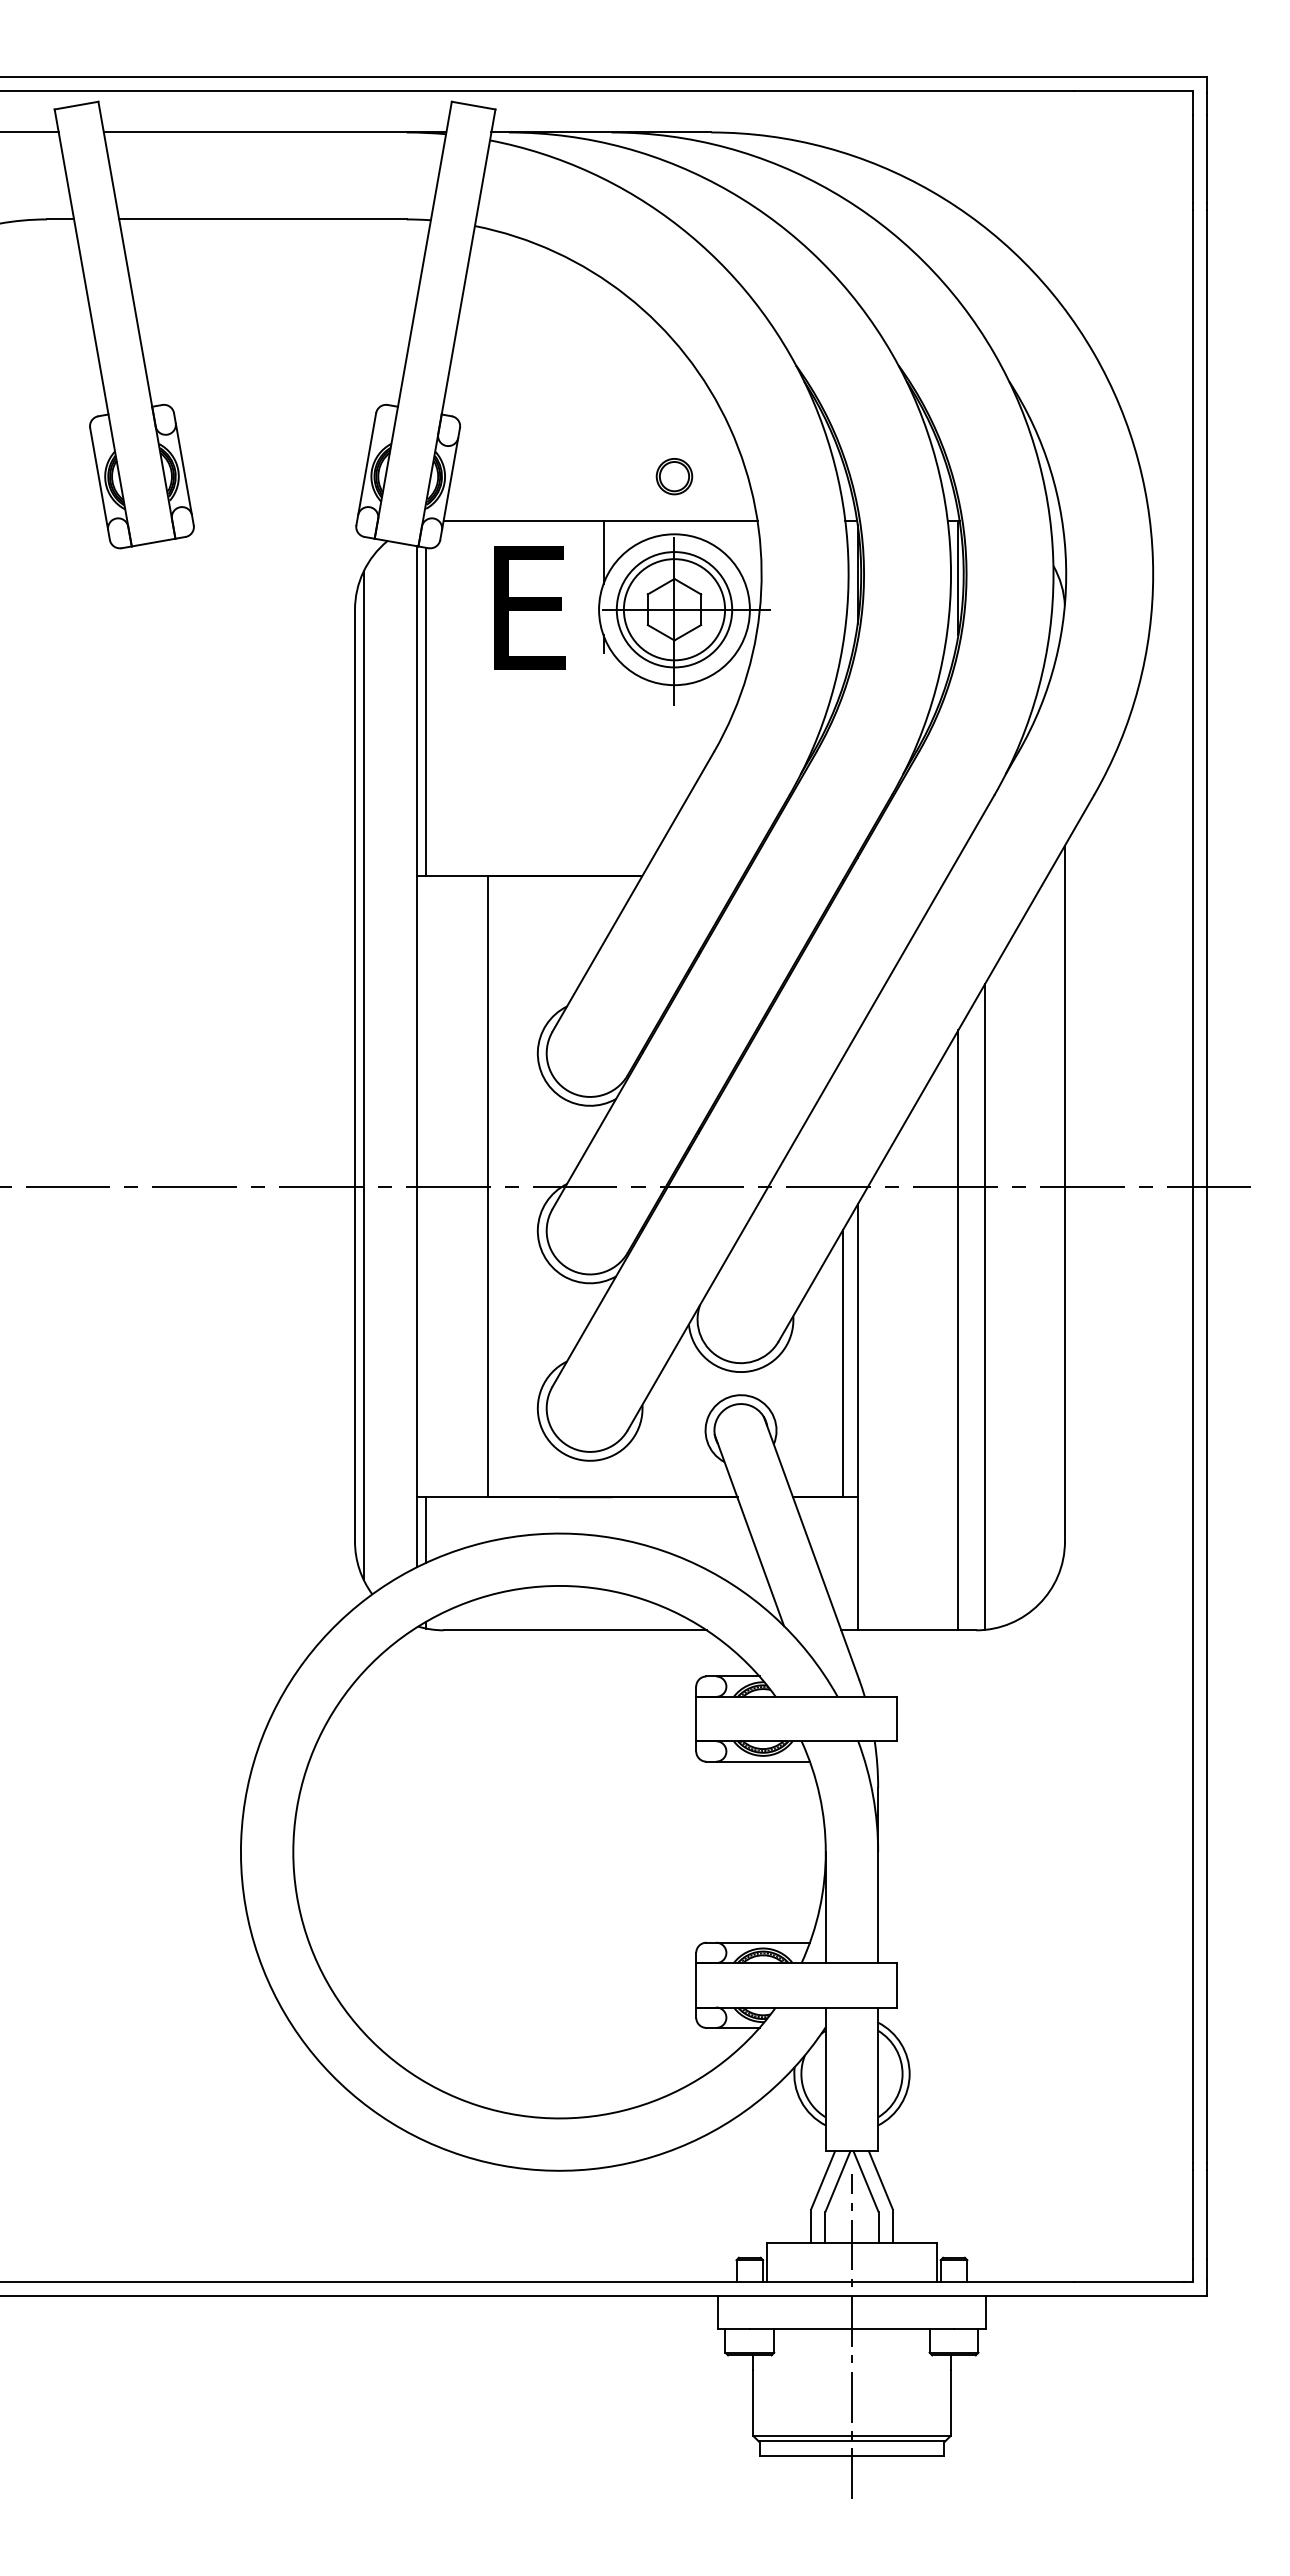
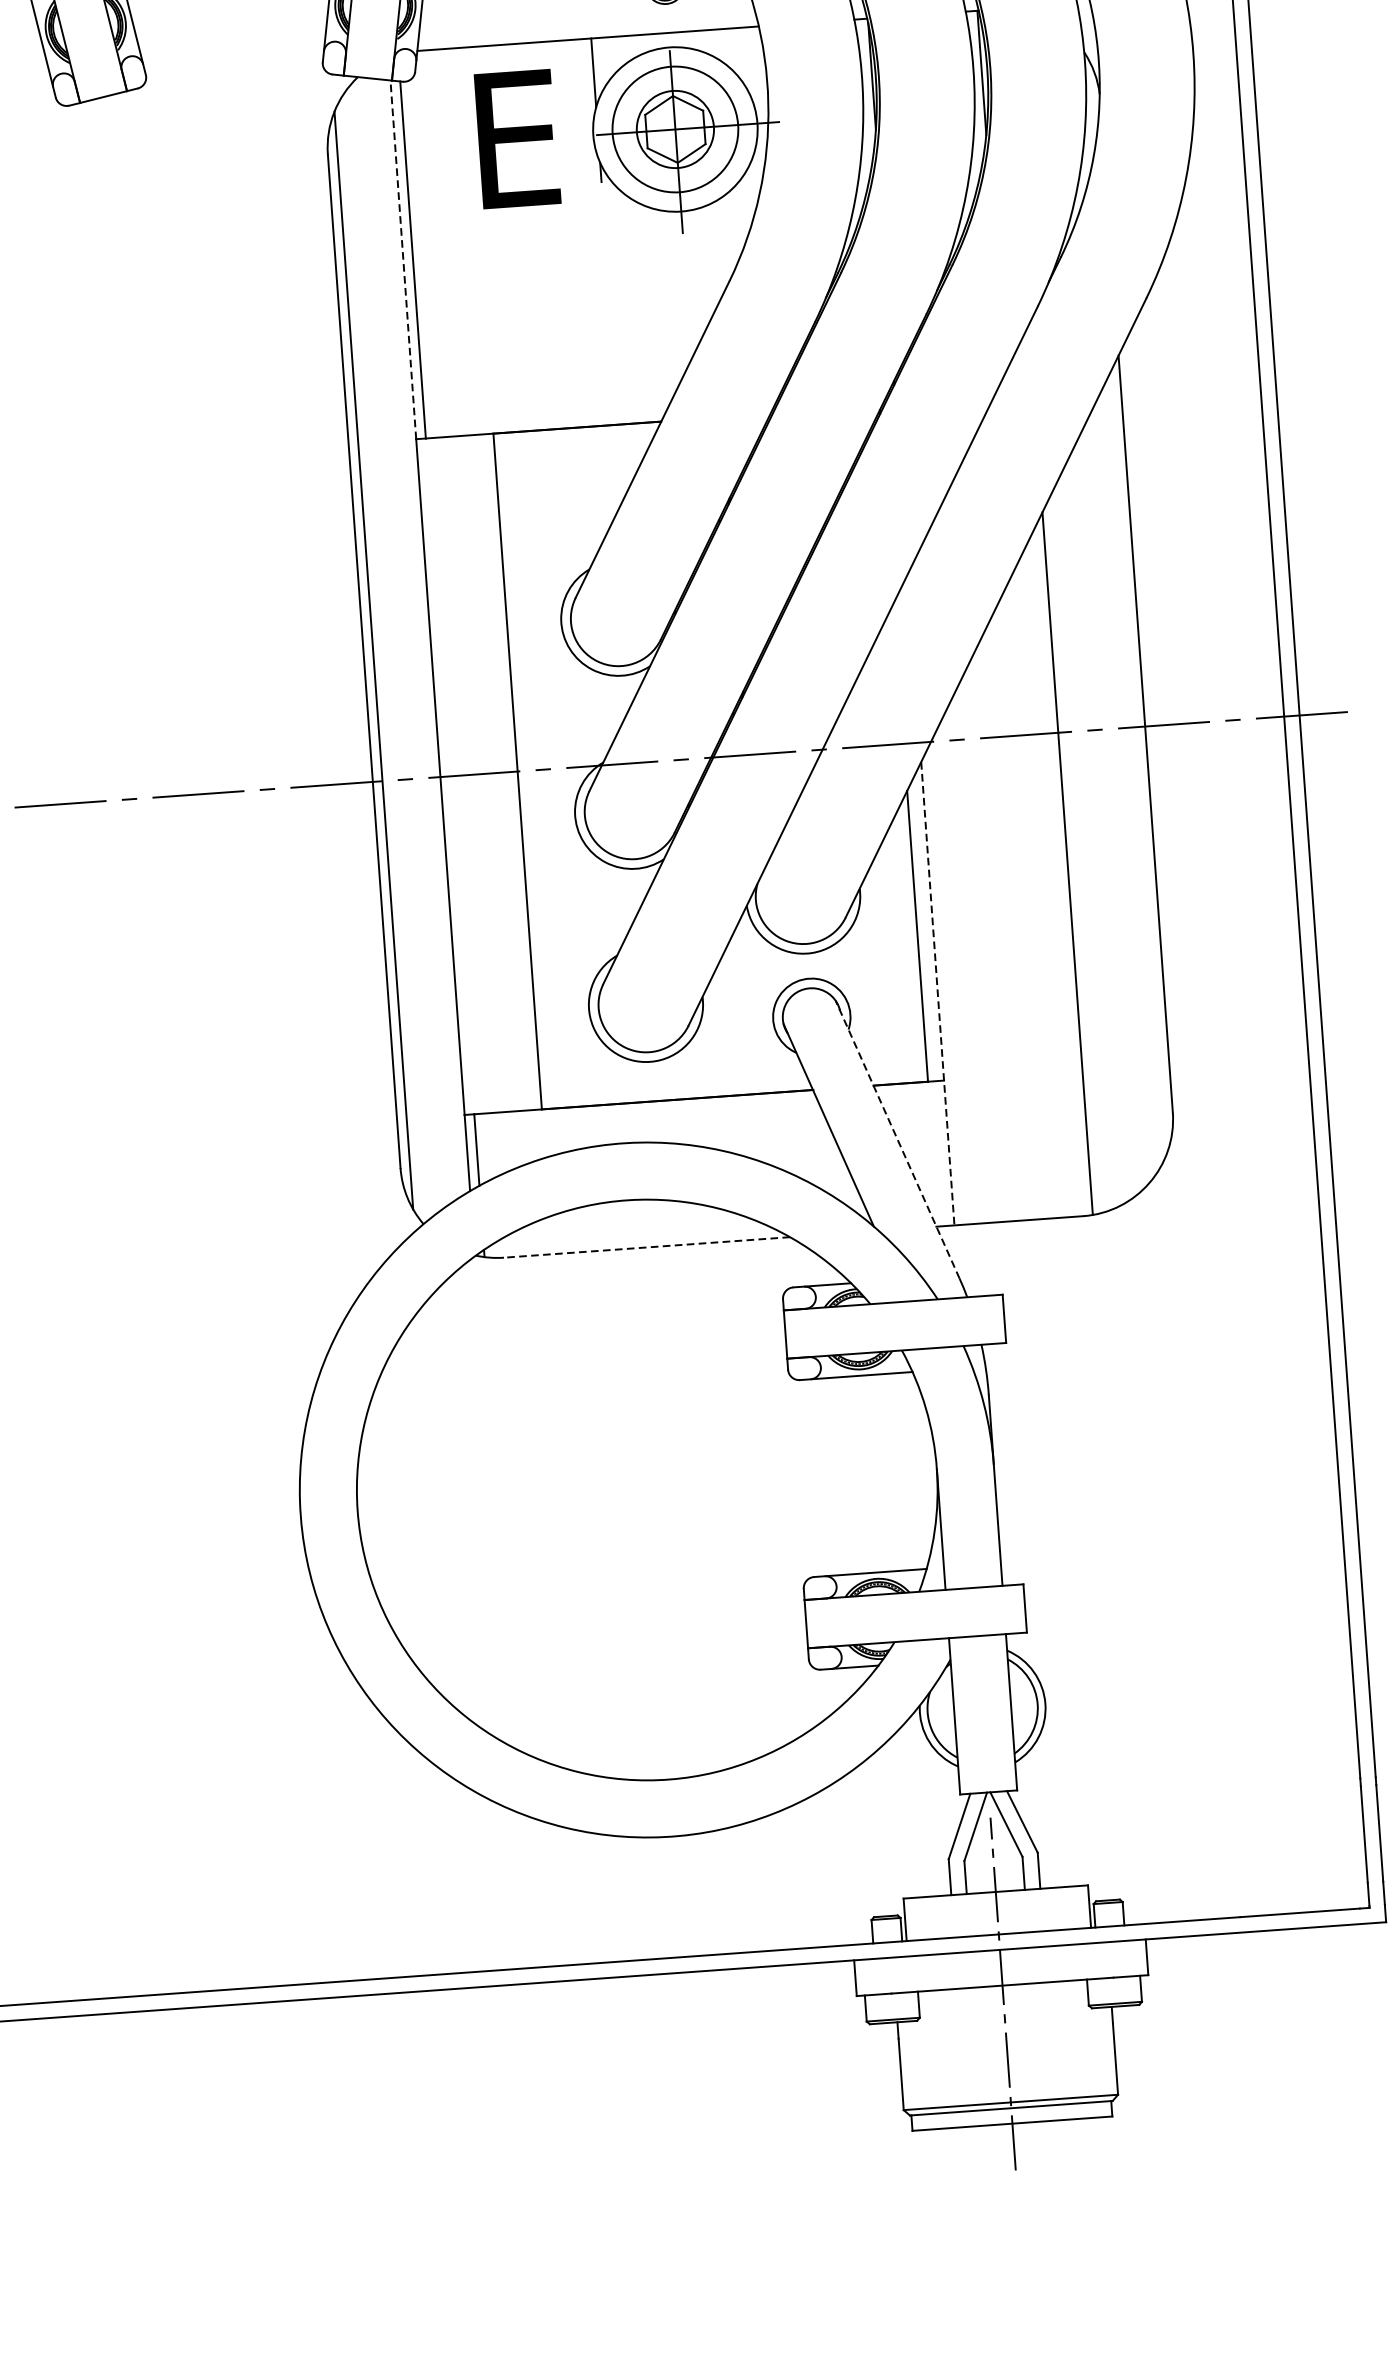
circle: (674, 609) -> (675, 129), size x0.7
line: (417, 711) -> (403, 260), solid -> dashed
line: (958, 1330) -> (1040, 891), removed
line: (857, 1417) -> (937, 993), solid -> dashed
line: (811, 1547) -> (897, 1138), solid -> dashed
line: (574, 1630) -> (646, 1247), solid -> dashed

